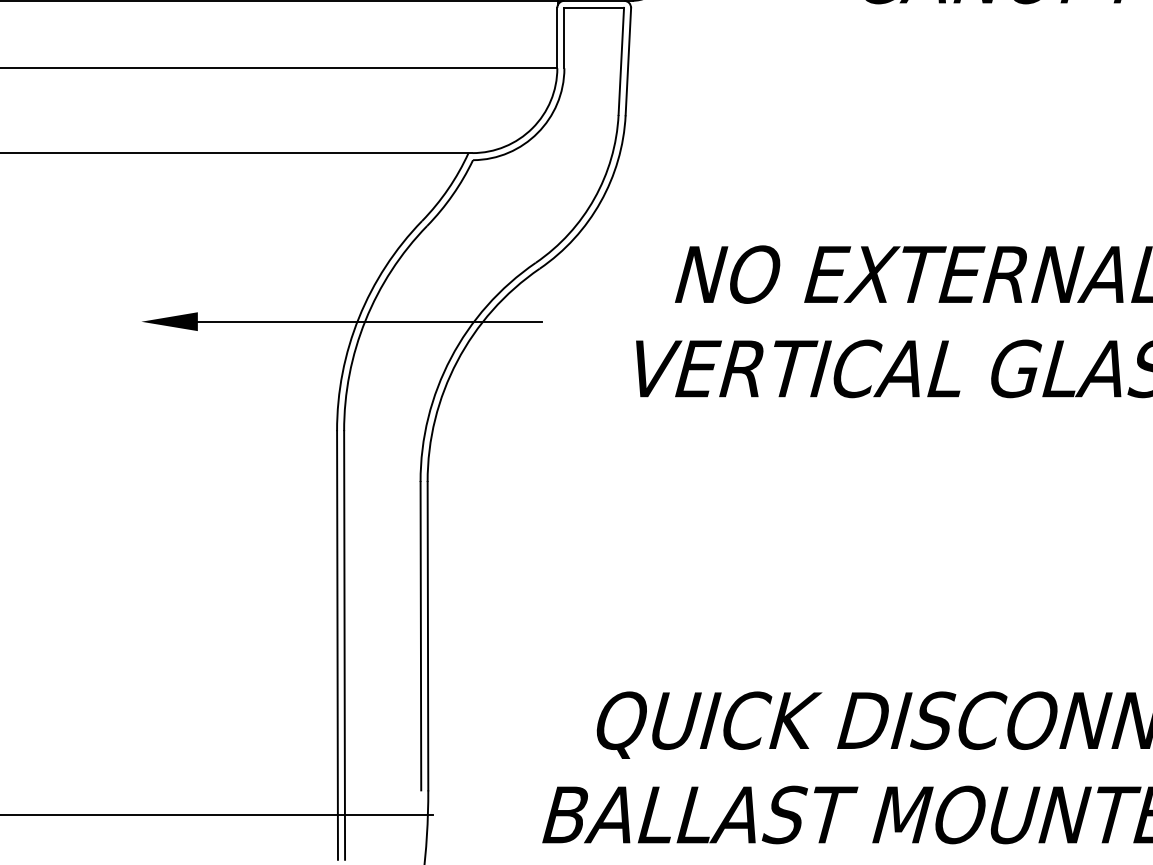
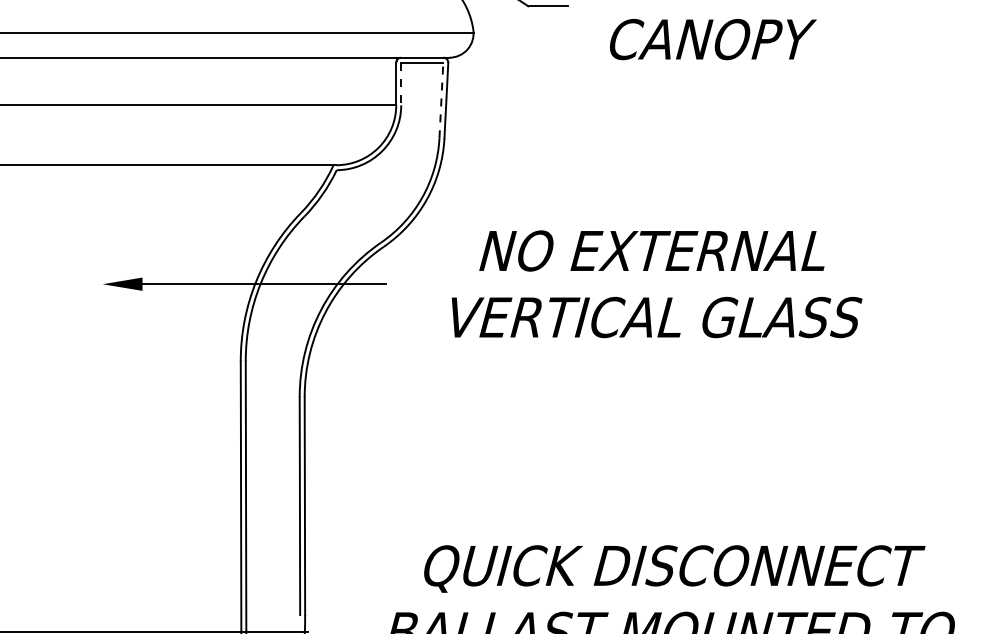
line: (564, 38) -> (401, 84), solid -> dashed
line: (621, 61) -> (441, 100), solid -> dashed

